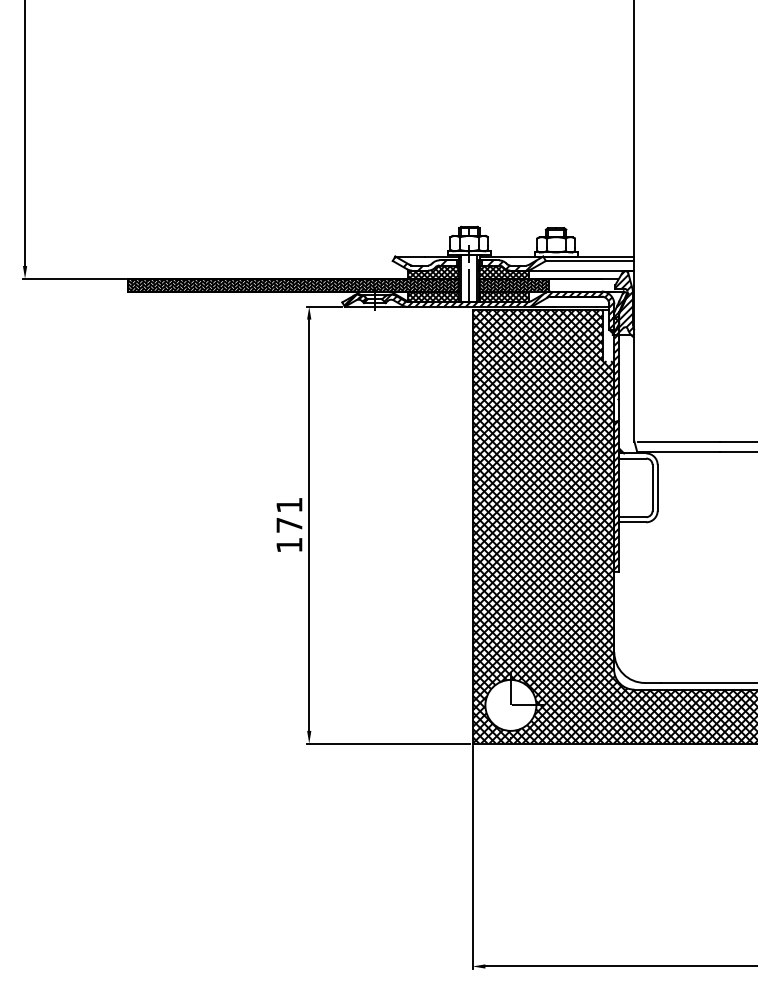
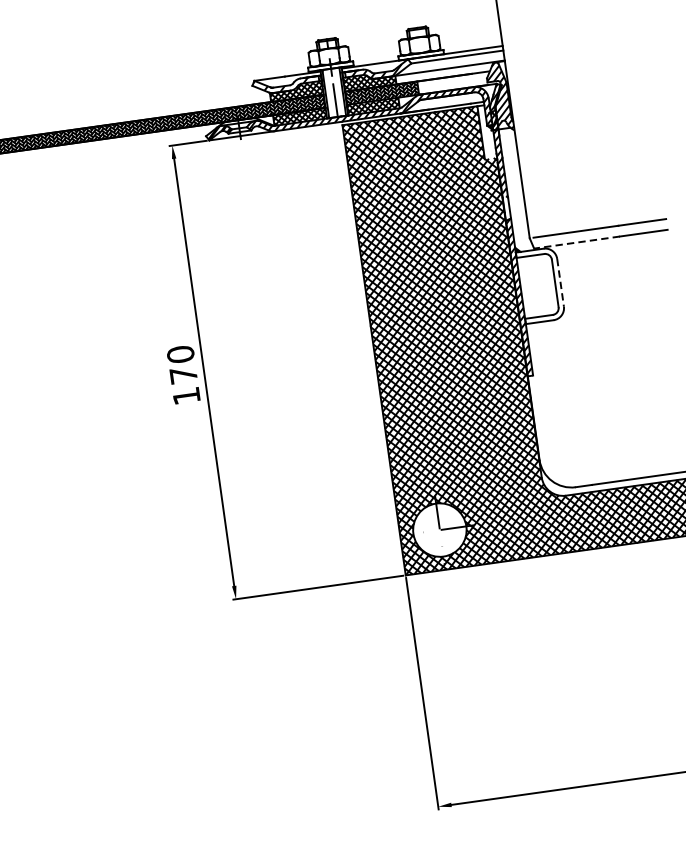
line: (678, 452) -> (577, 243), solid -> dashed
line: (657, 487) -> (560, 282), solid -> dashed
text: (289, 505) -> (180, 354), 171 -> 170

